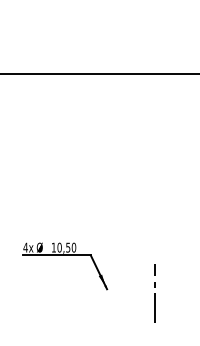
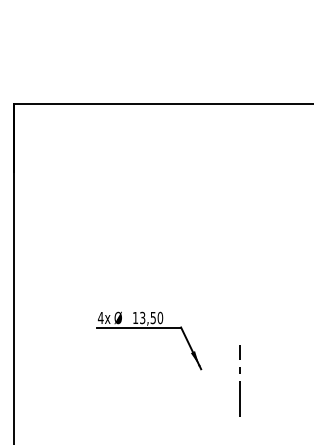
text: (59, 248) -> (142, 318), 10,50 -> 13,50
line: (155, 293) -> (239, 381), moved

